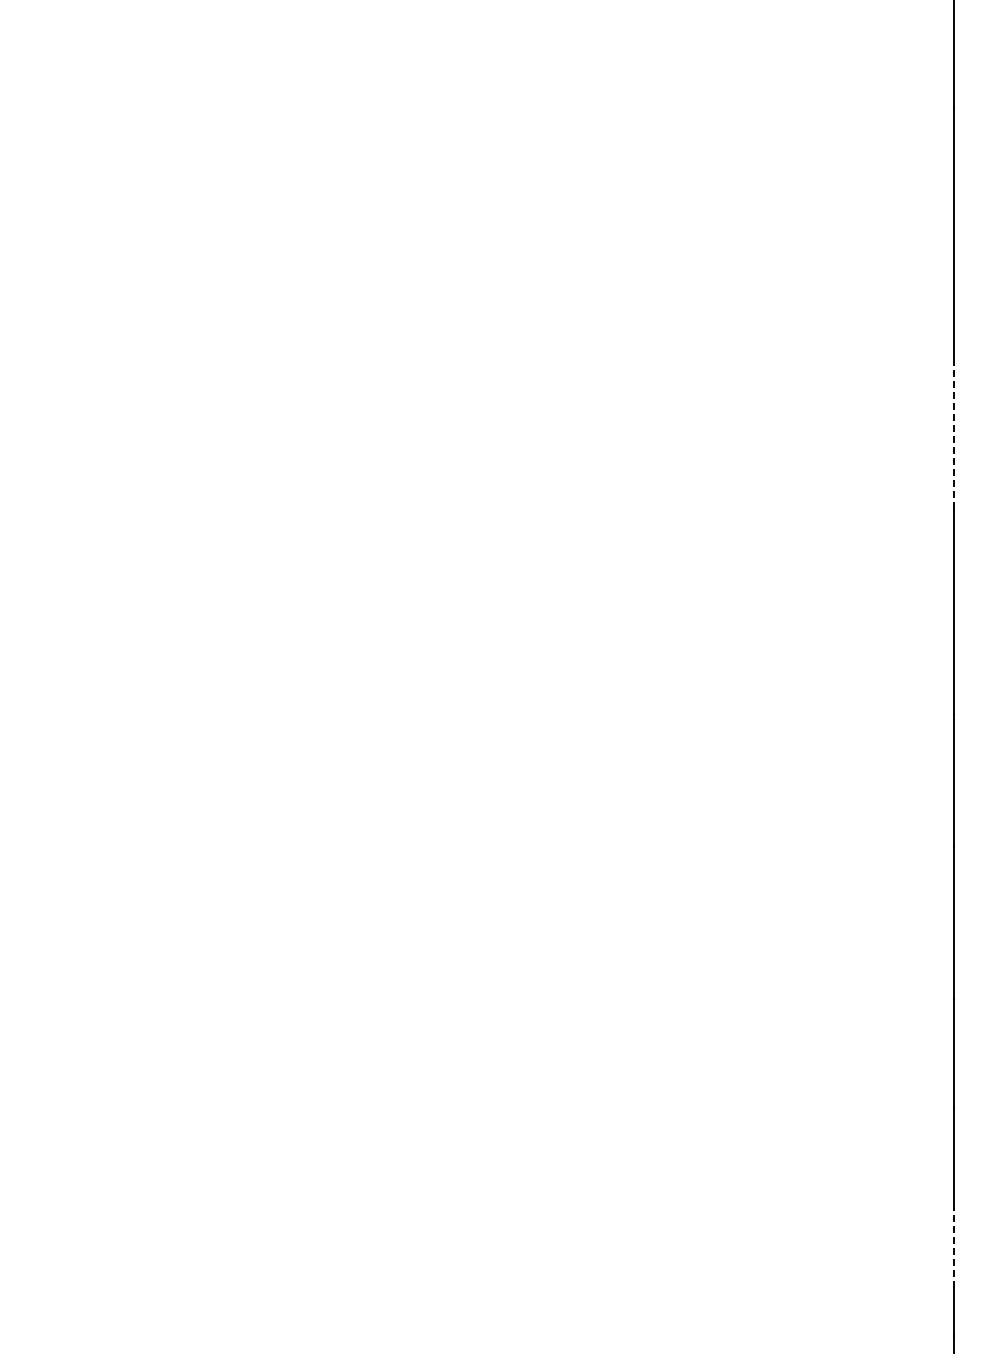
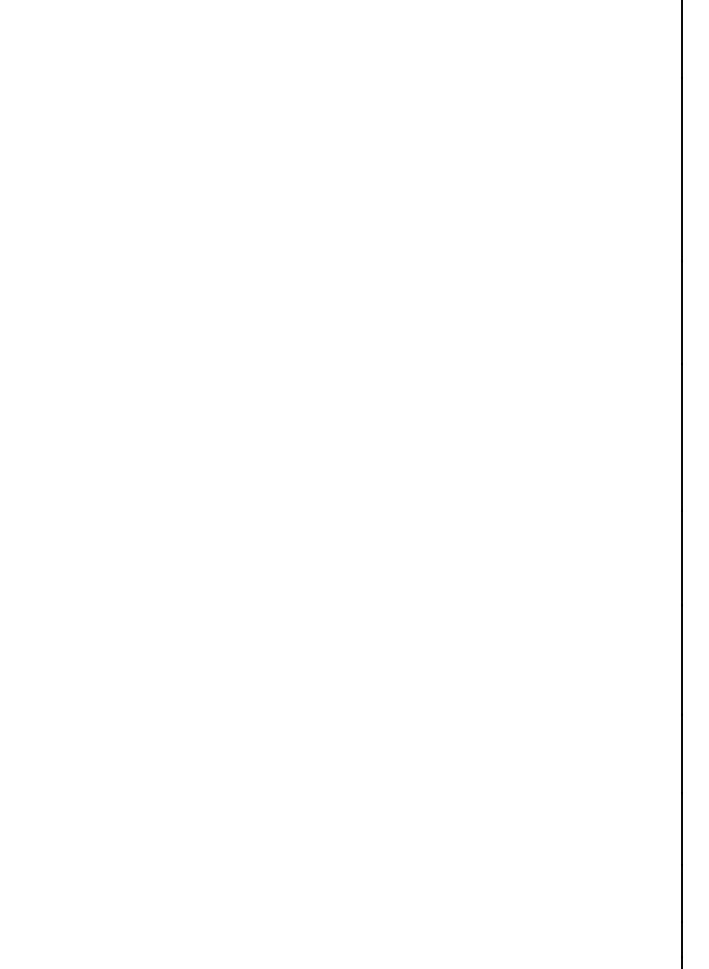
line: (953, 436) -> (682, 312), dashed -> solid
line: (953, 1248) -> (682, 893), dashed -> solid

